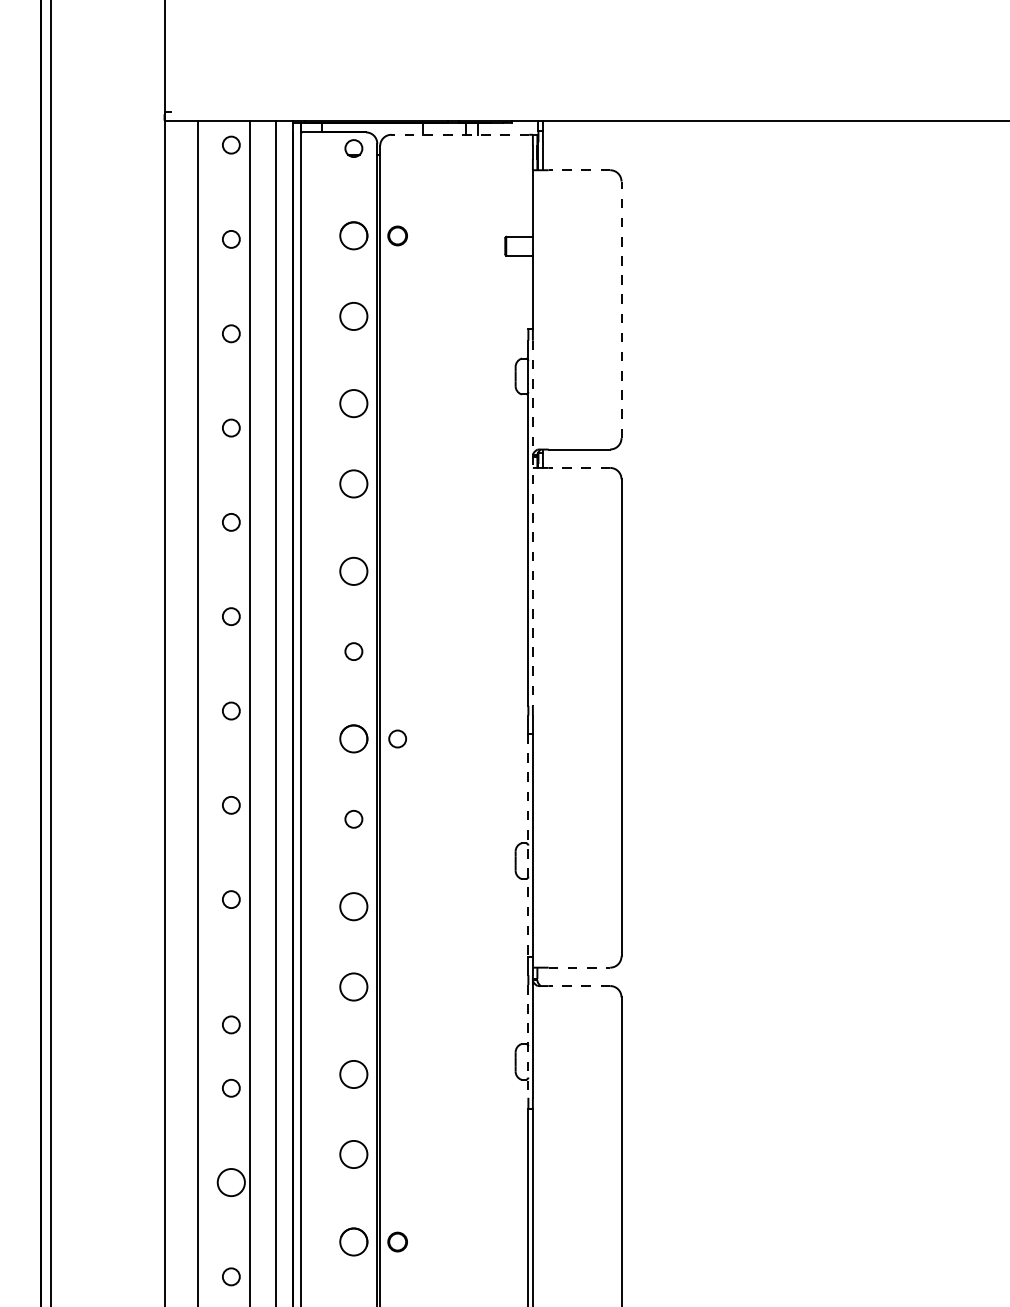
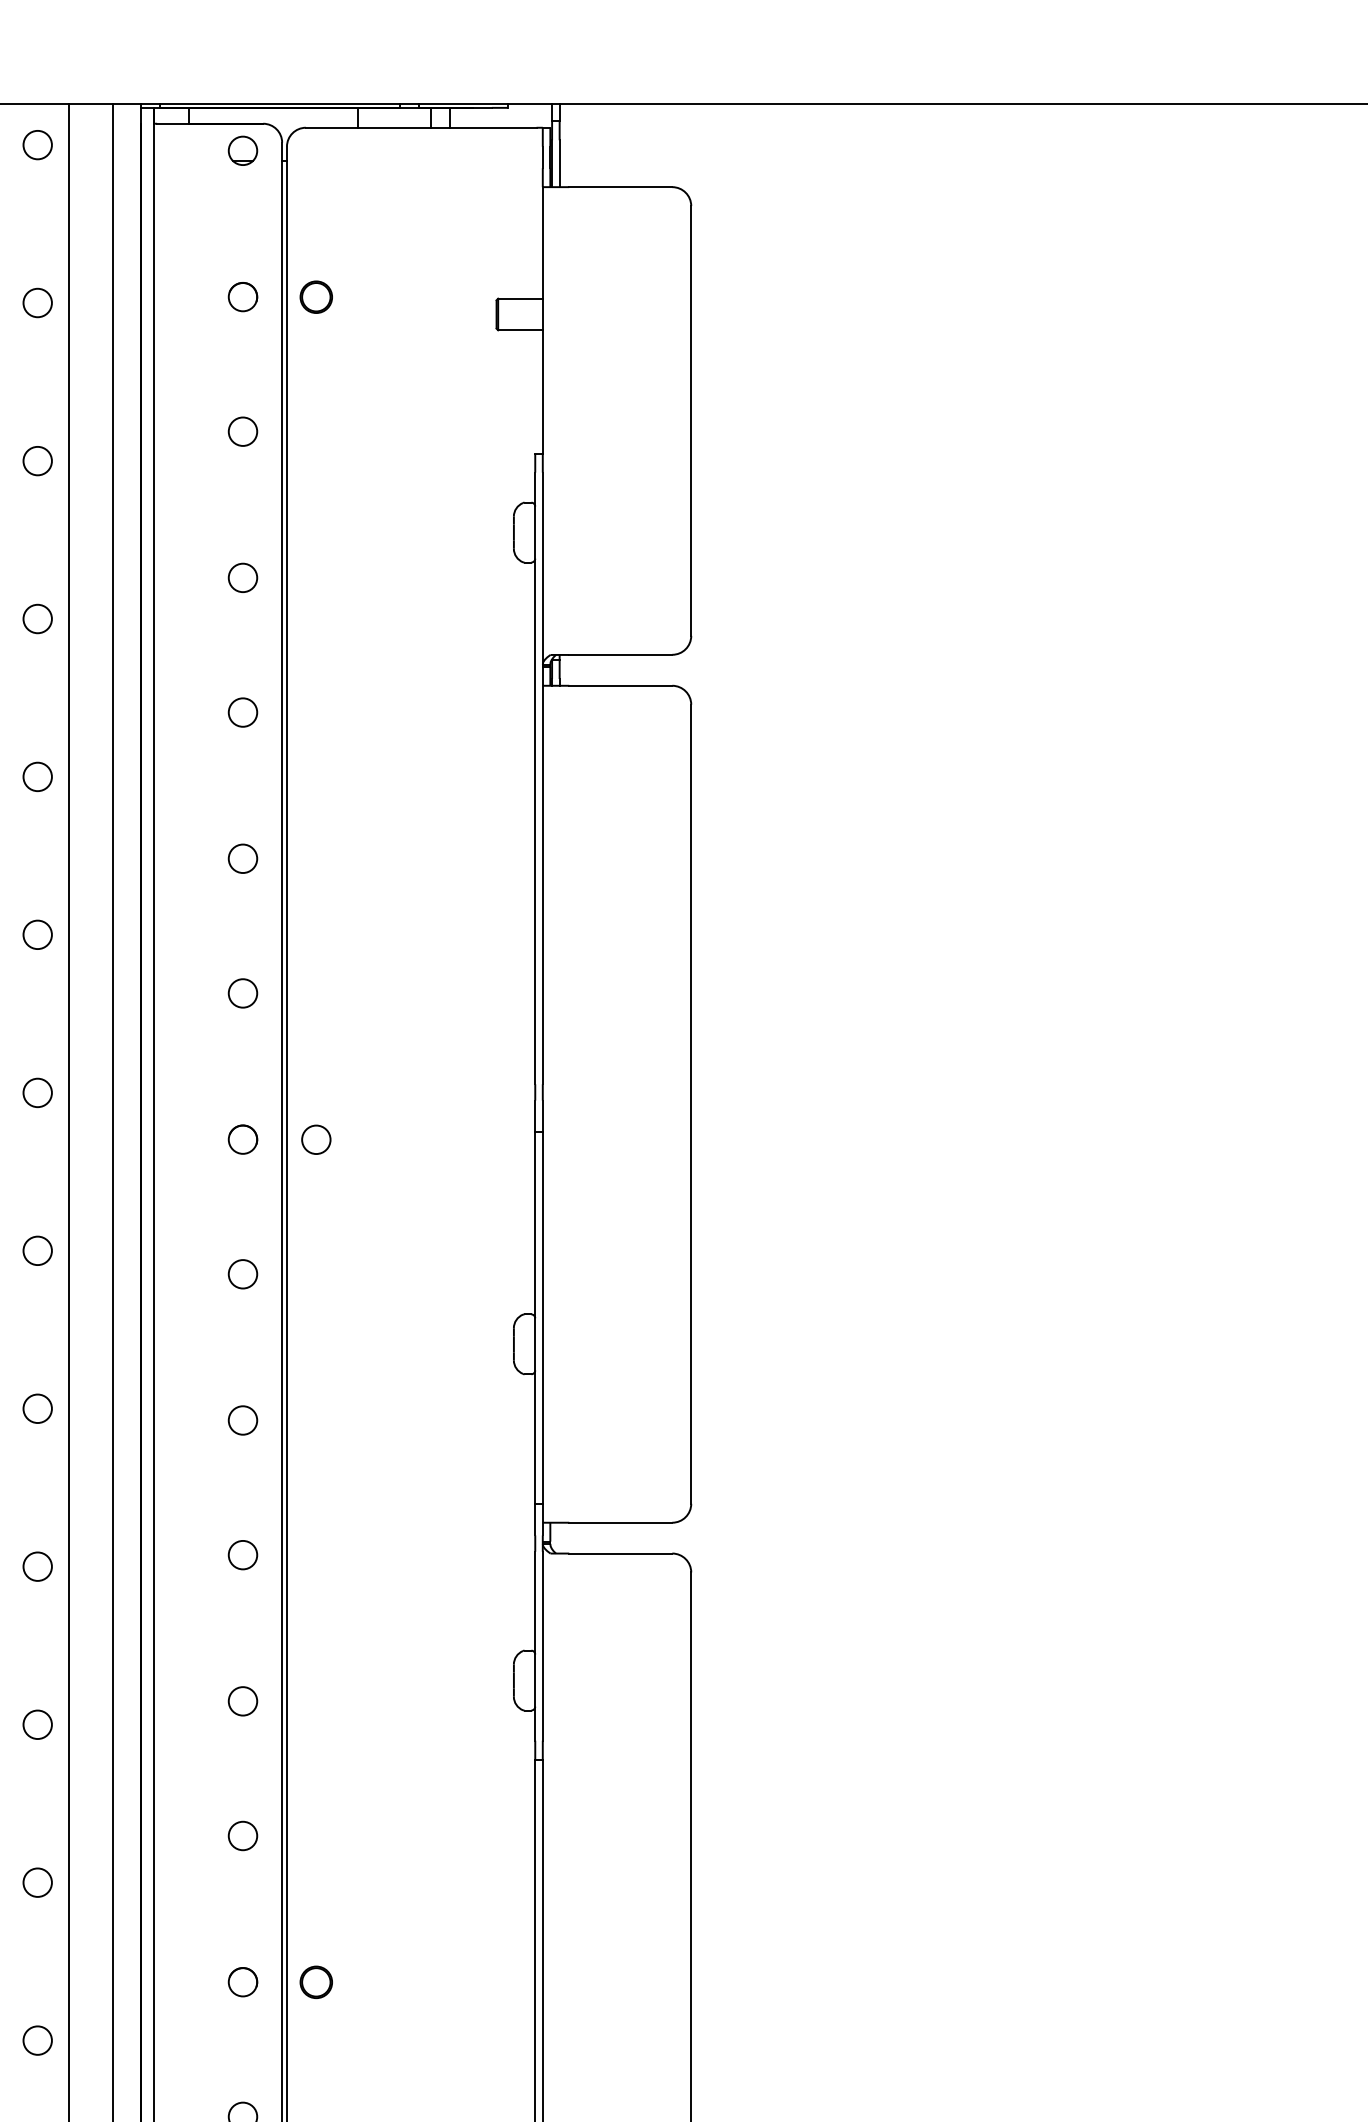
line: (460, 134) -> (421, 127), dashed -> solid
line: (579, 170) -> (620, 187), dashed -> solid
part: (353, 235) -> (242, 296), size x0.62
line: (621, 309) -> (691, 420), dashed -> solid
circle: (353, 315) -> (242, 430), size x0.62
circle: (353, 403) -> (242, 577), size x0.62
line: (579, 467) -> (620, 685), dashed -> solid
circle: (353, 483) -> (242, 711), size x0.62
line: (532, 523) -> (542, 778), dashed -> solid
circle: (353, 570) -> (242, 857), size x0.62
part: (353, 738) -> (242, 1138), size x0.62
line: (528, 845) -> (535, 1318), dashed -> solid
circle: (353, 906) -> (242, 1420), size x0.62
line: (579, 967) -> (620, 1522), dashed -> solid
circle: (353, 986) -> (242, 1554), size x0.62
line: (579, 986) -> (620, 1554), dashed -> solid
circle: (231, 1024) -> (37, 1566), moved
line: (528, 1041) -> (535, 1646), dashed -> solid
circle: (353, 1073) -> (242, 1700), size x0.62
circle: (353, 1154) -> (242, 1835), size x0.62
circle: (230, 1182) -> (36, 1882), size x0.62
part: (353, 1241) -> (242, 1981), size x0.62

